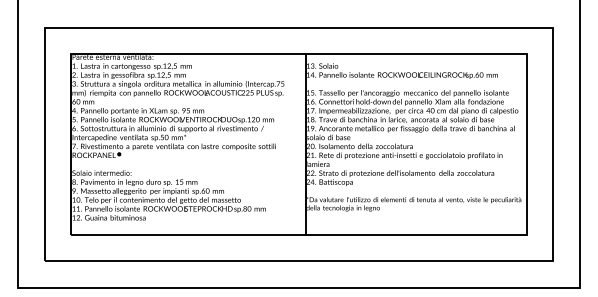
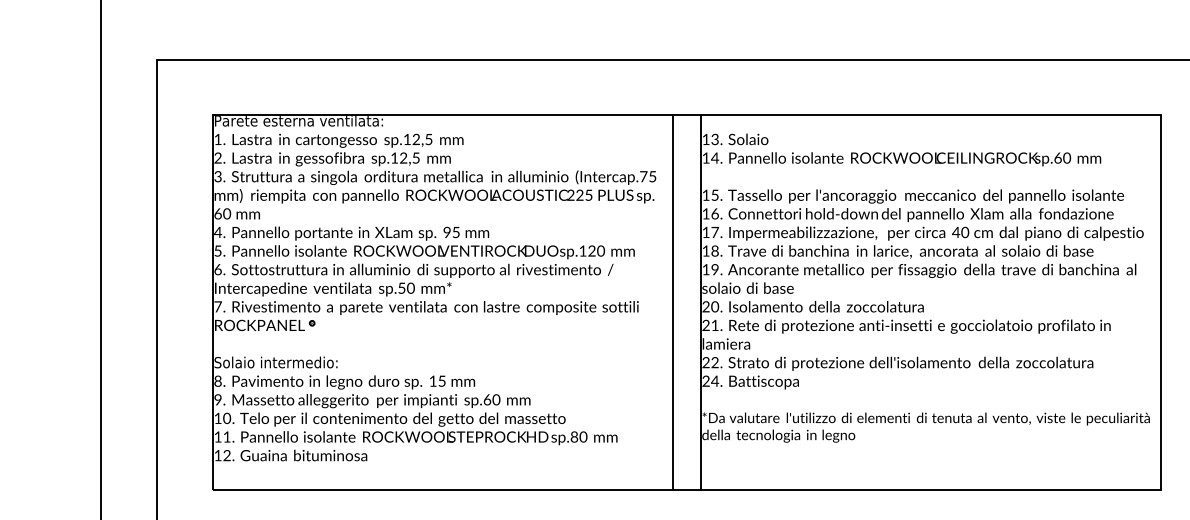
line: (292, 144) -> (673, 302), added

